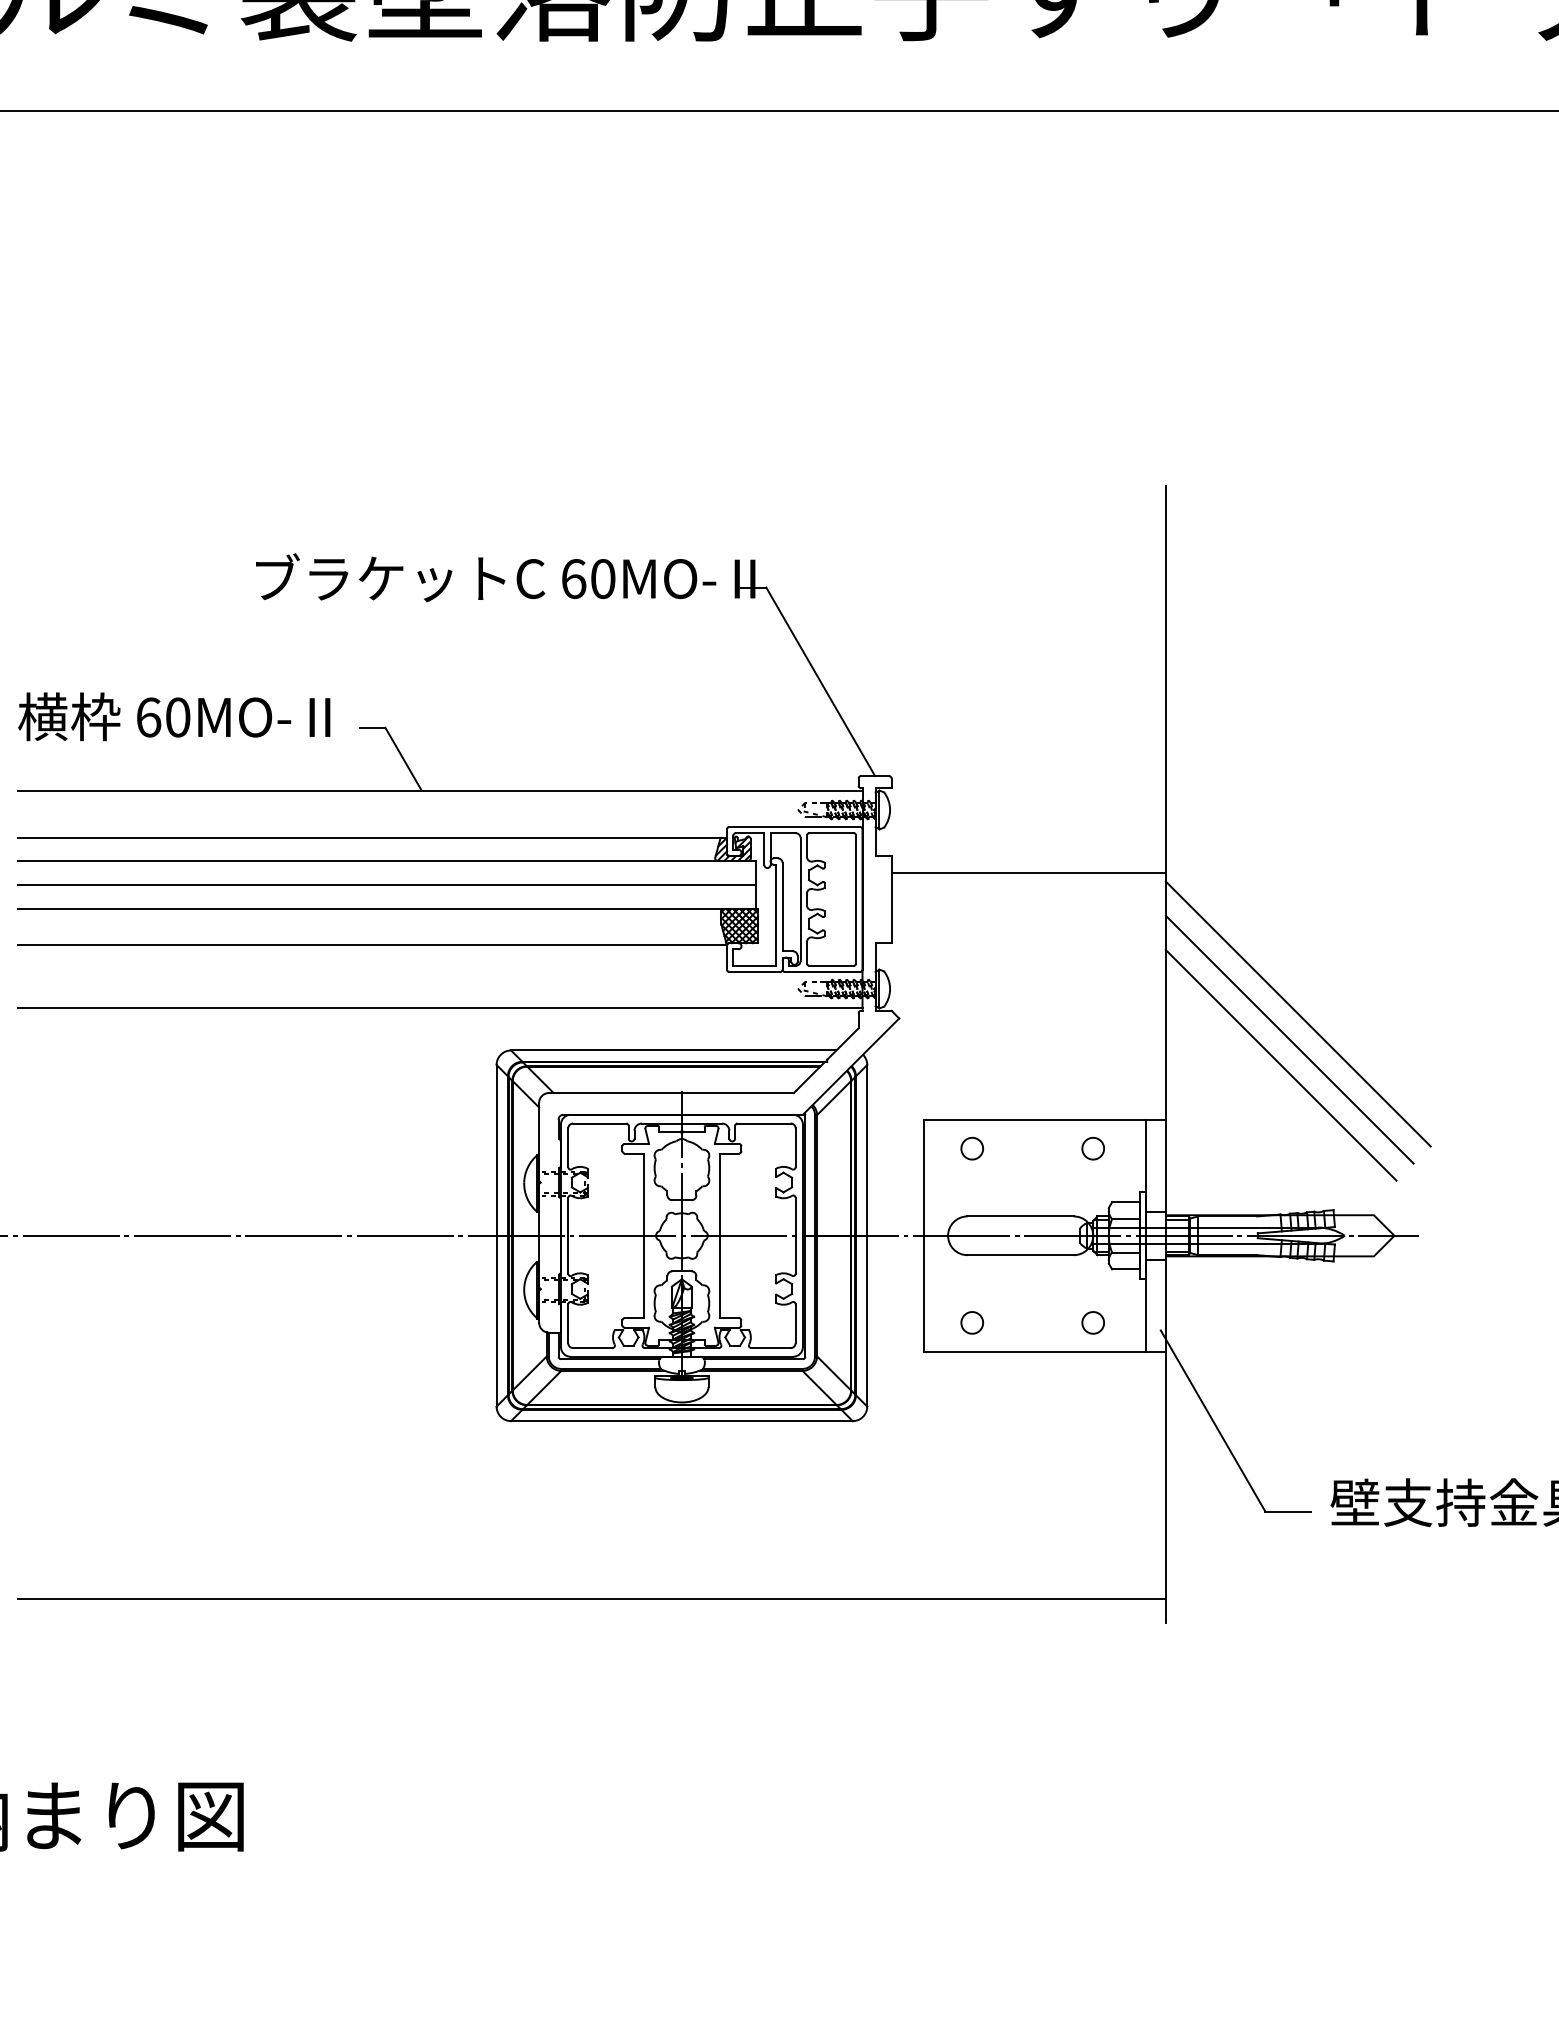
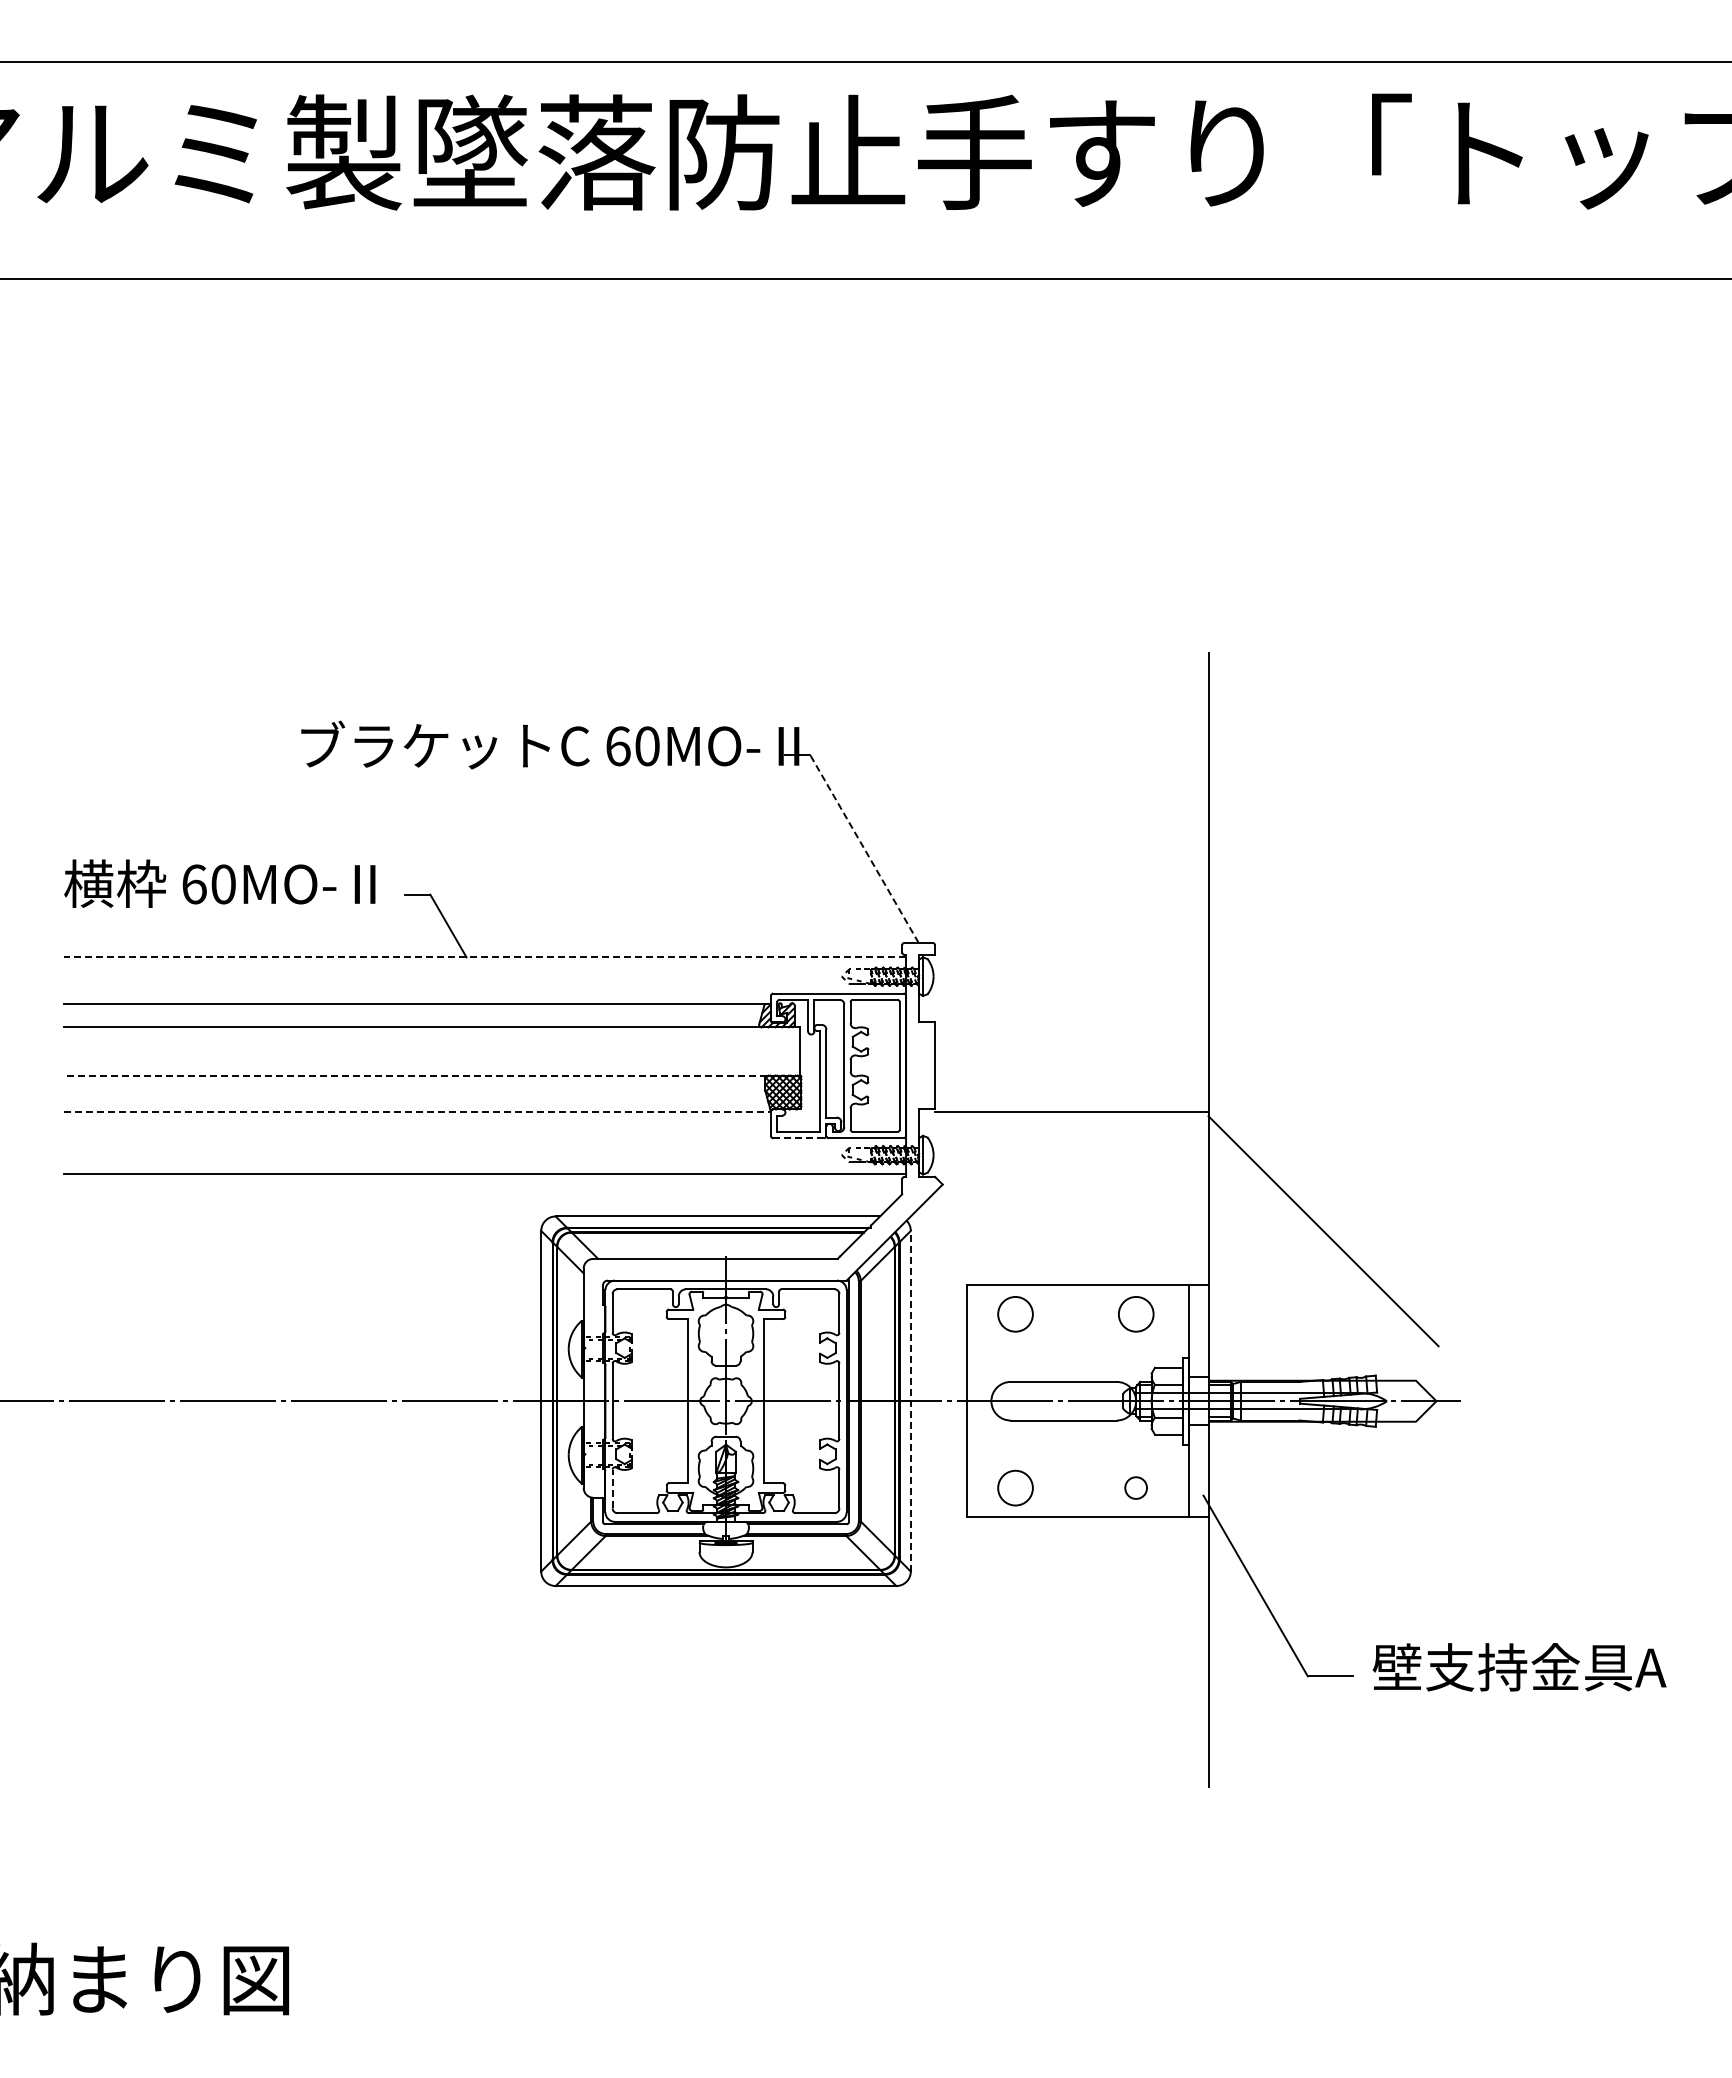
line: (820, 681) -> (864, 848), solid -> dashed
line: (439, 790) -> (484, 957), solid -> dashed
line: (1028, 873) -> (1071, 1112), moved
line: (386, 885) -> (431, 1051), removed
line: (386, 909) -> (431, 1075), solid -> dashed
line: (373, 945) -> (418, 1111), solid -> dashed
line: (755, 972) -> (799, 1138), solid -> dashed
line: (1298, 1014) -> (1340, 1180), removed
line: (1289, 1039) -> (1331, 1205), removed
circle: (972, 1148) -> (1015, 1314), size x1.6
circle: (1092, 1148) -> (1135, 1314), size x1.6
line: (866, 1235) -> (910, 1400), solid -> dashed
circle: (972, 1322) -> (1015, 1487), size x1.6
line: (568, 1323) -> (612, 1488), solid -> dashed
line: (592, 1599) -> (636, 1763), removed

